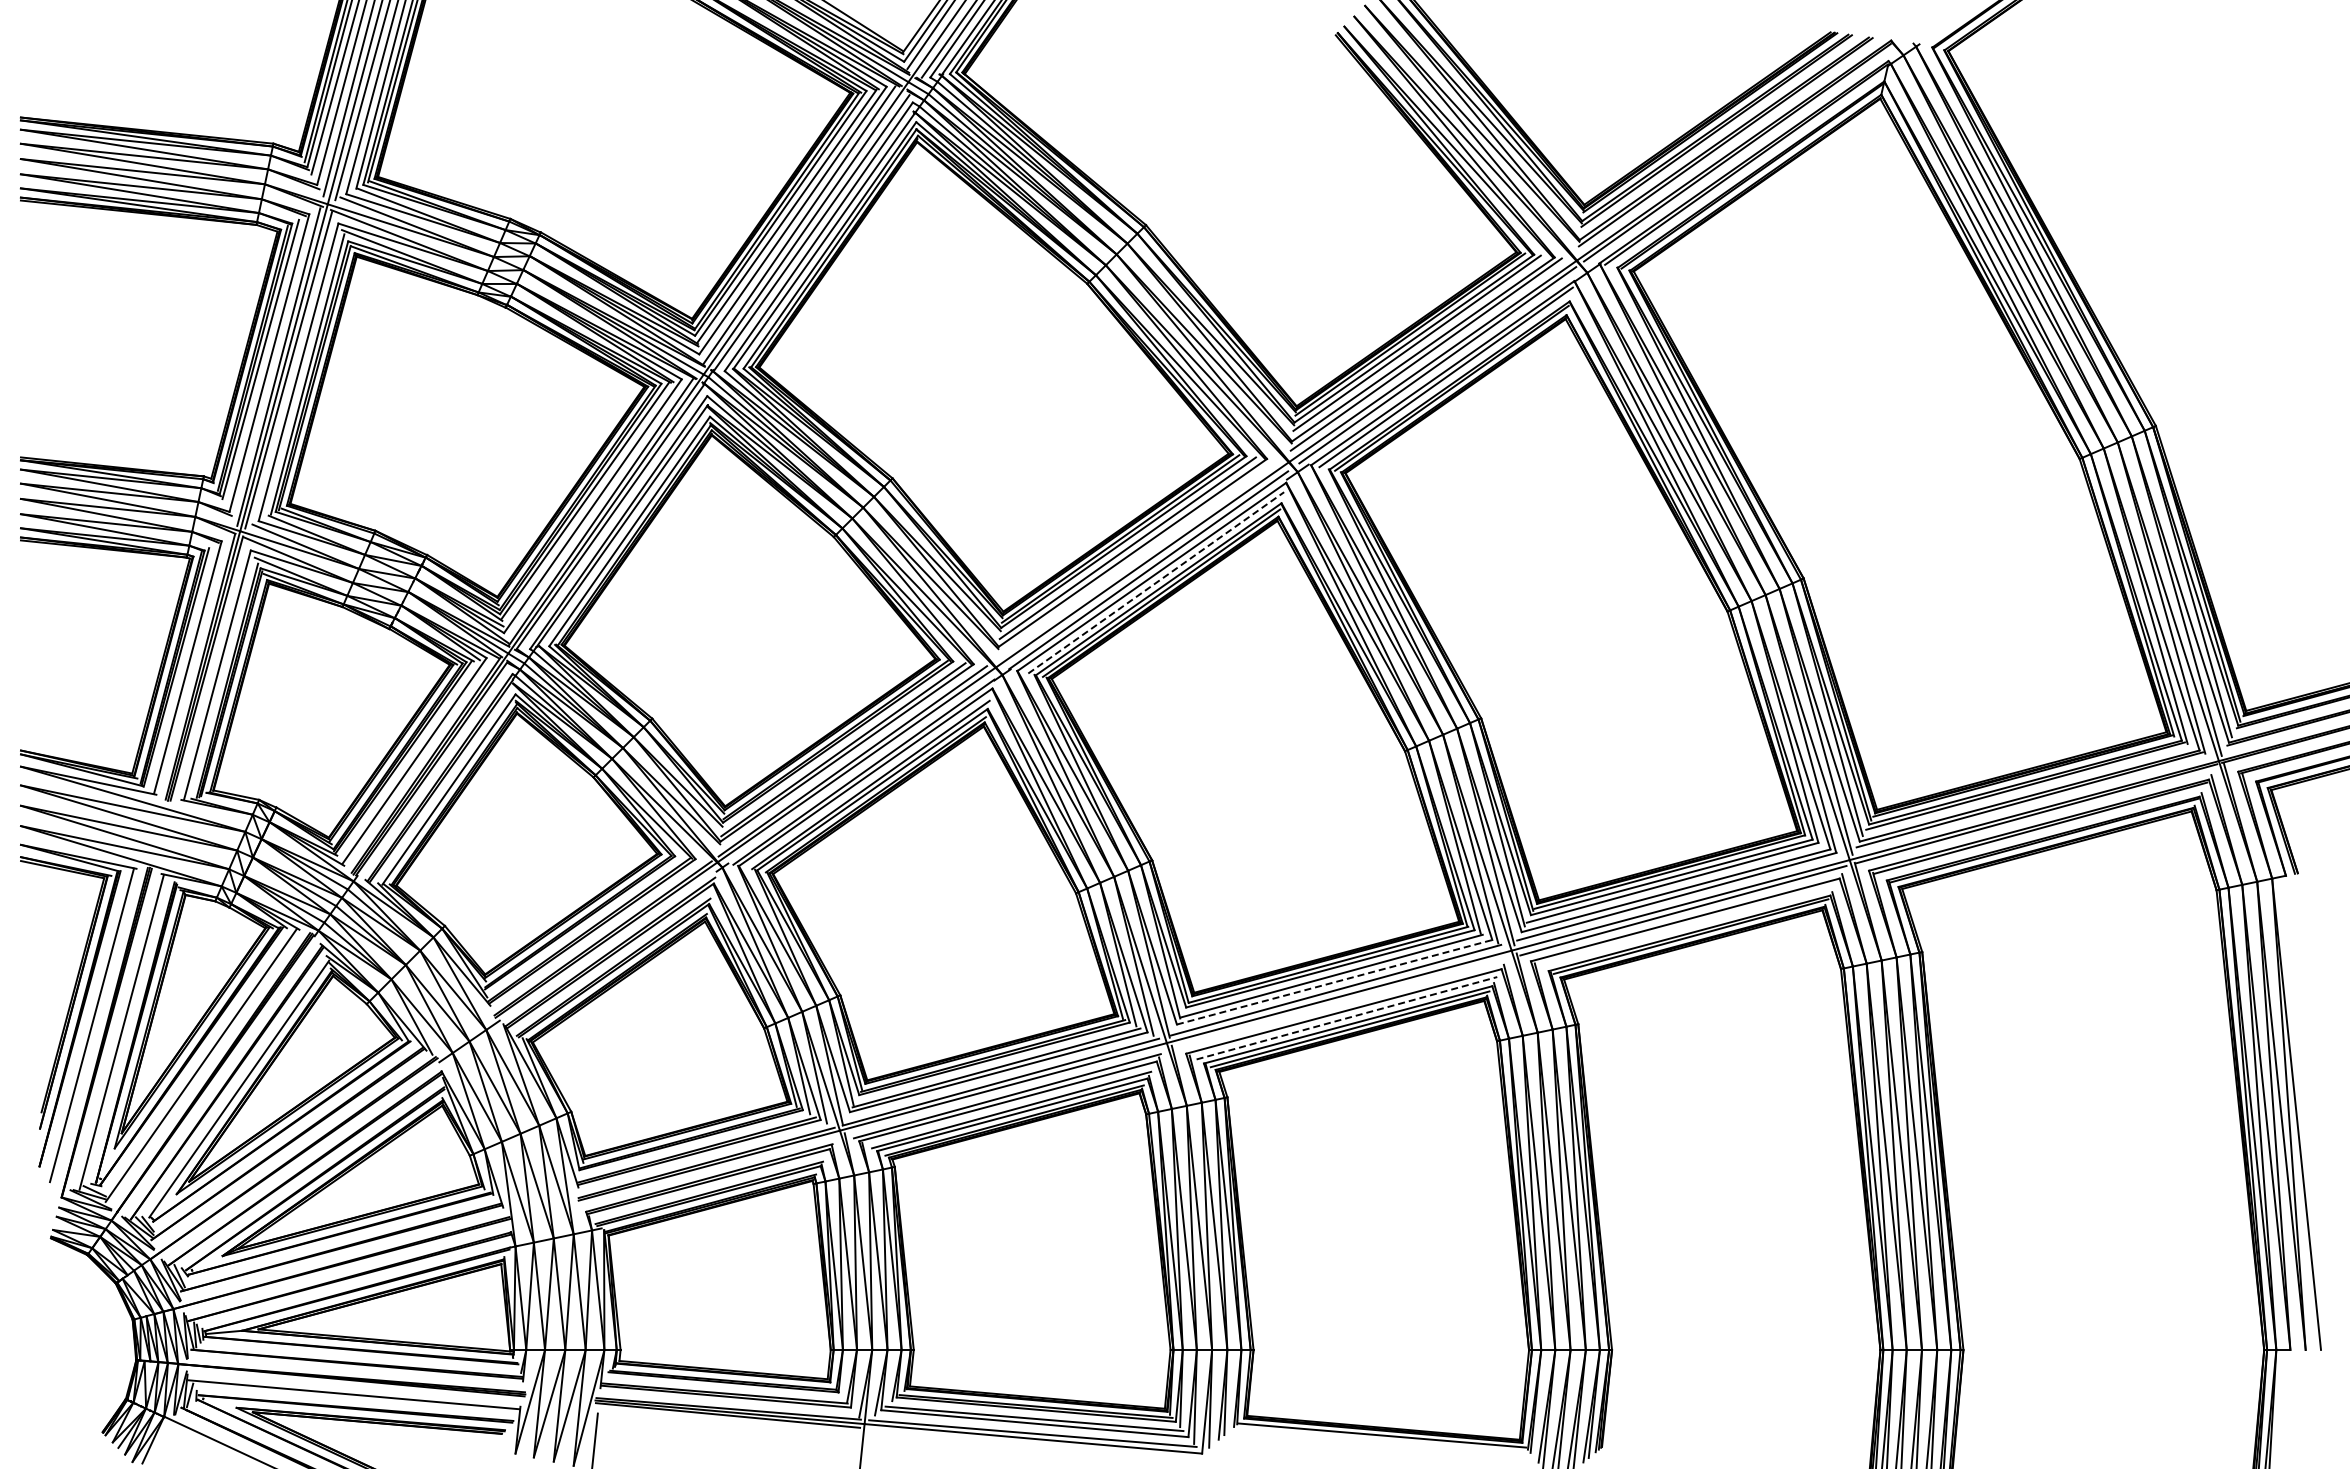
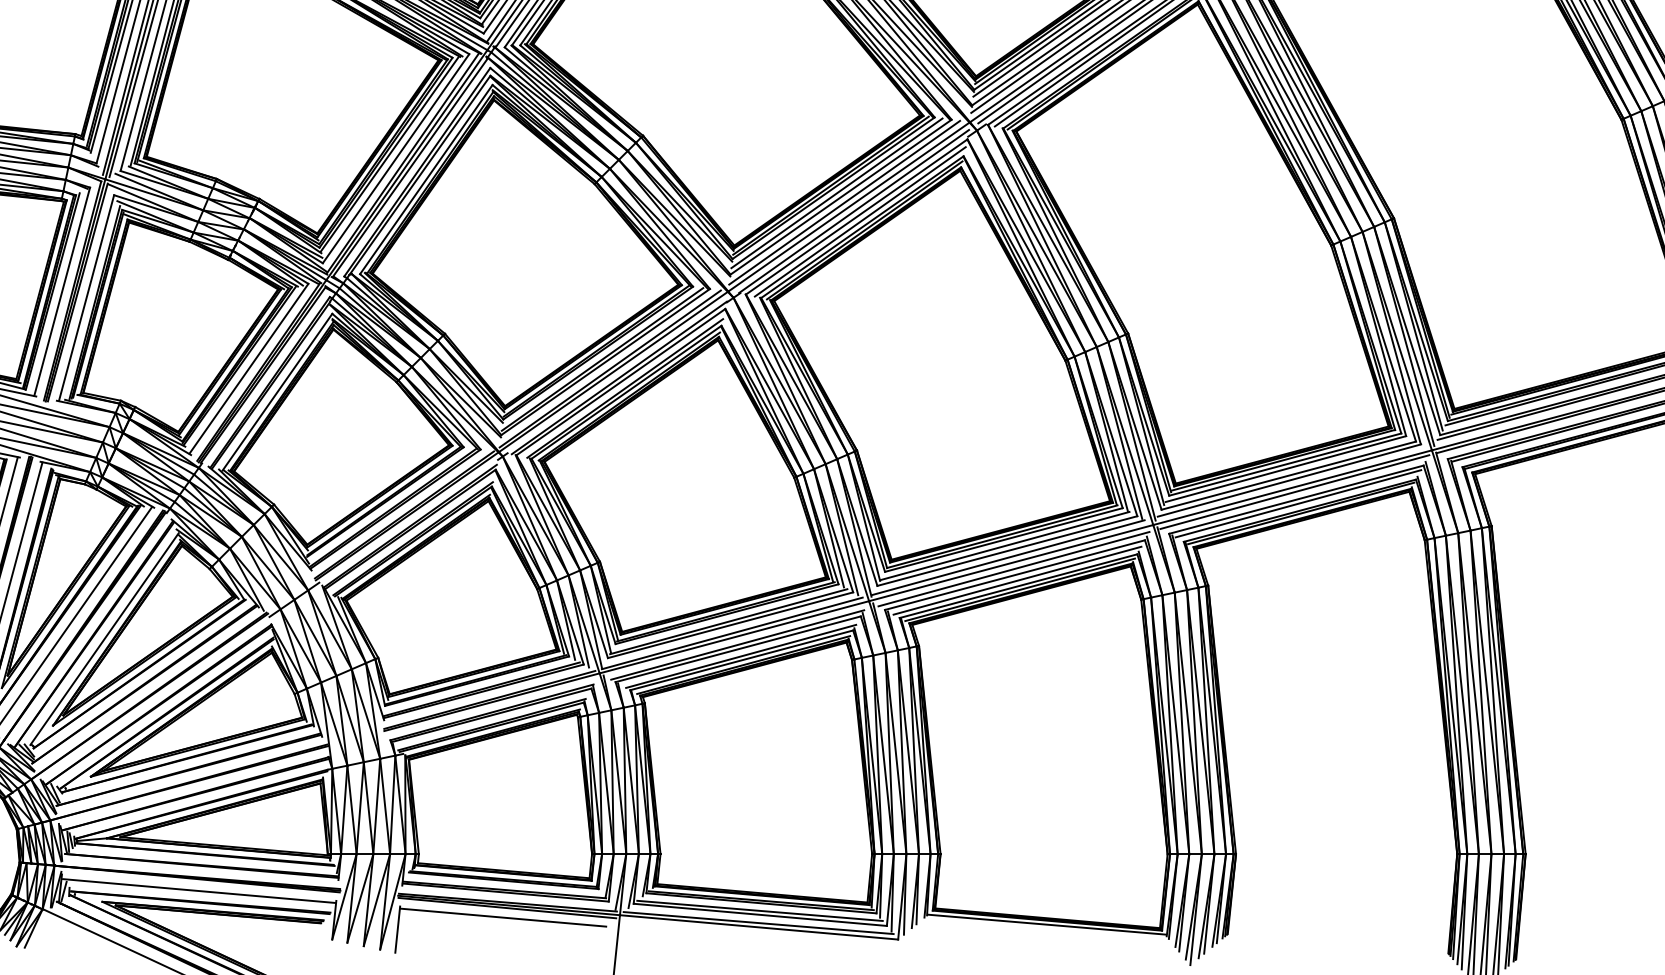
line: (1137, 559) -> (844, 202), added
line: (1156, 582) -> (860, 221), dashed -> solid
line: (1687, 924) -> (1298, 503), added
line: (1335, 982) -> (1008, 551), dashed -> solid
line: (1342, 1004) -> (1013, 569), added
line: (1346, 1018) -> (1017, 580), dashed -> solid
line: (722, 1426) -> (502, 917), added

